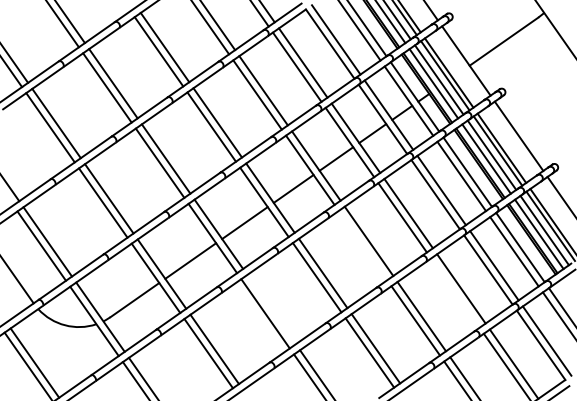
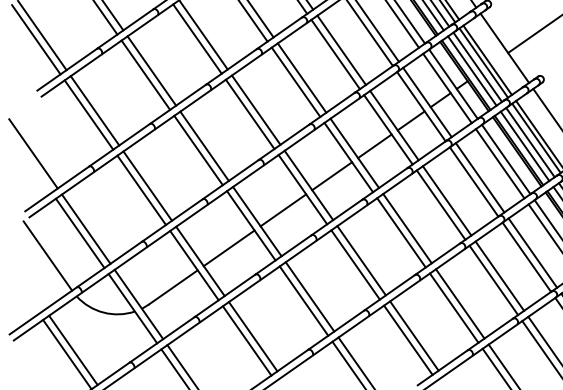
line: (362, 245) -> (400, 232), added
line: (455, 292) -> (493, 279), added
line: (271, 309) -> (309, 296), added

